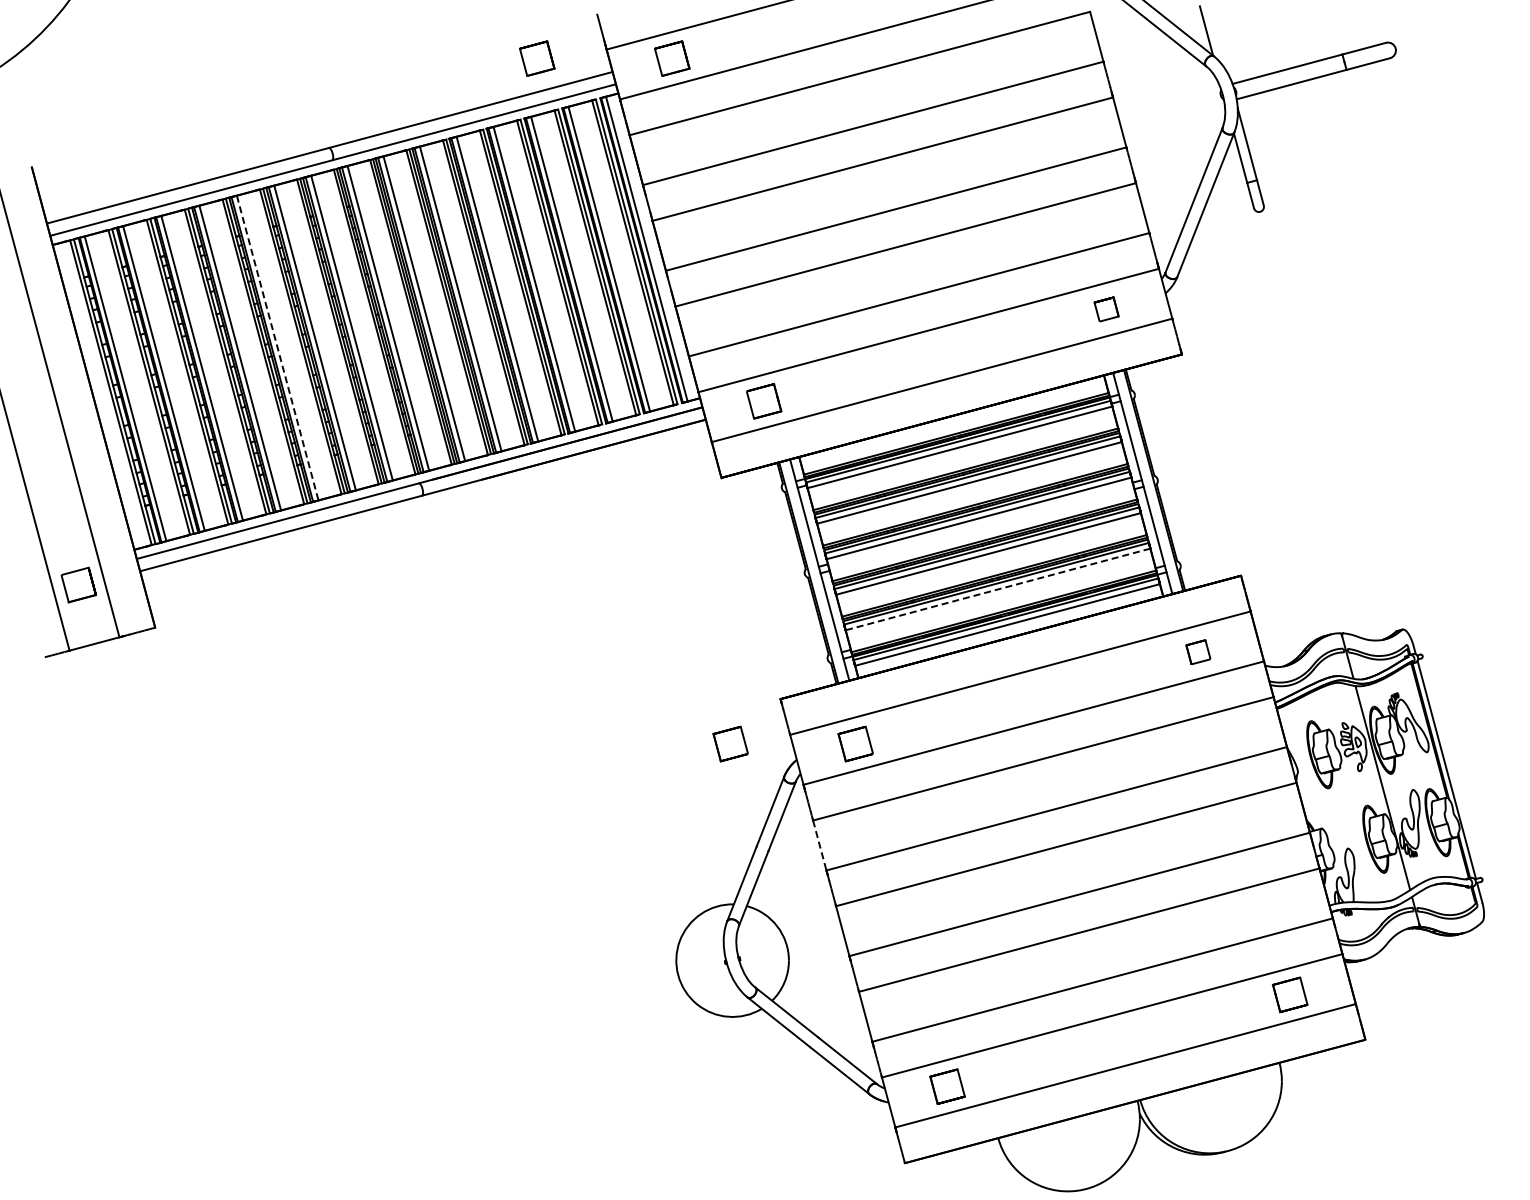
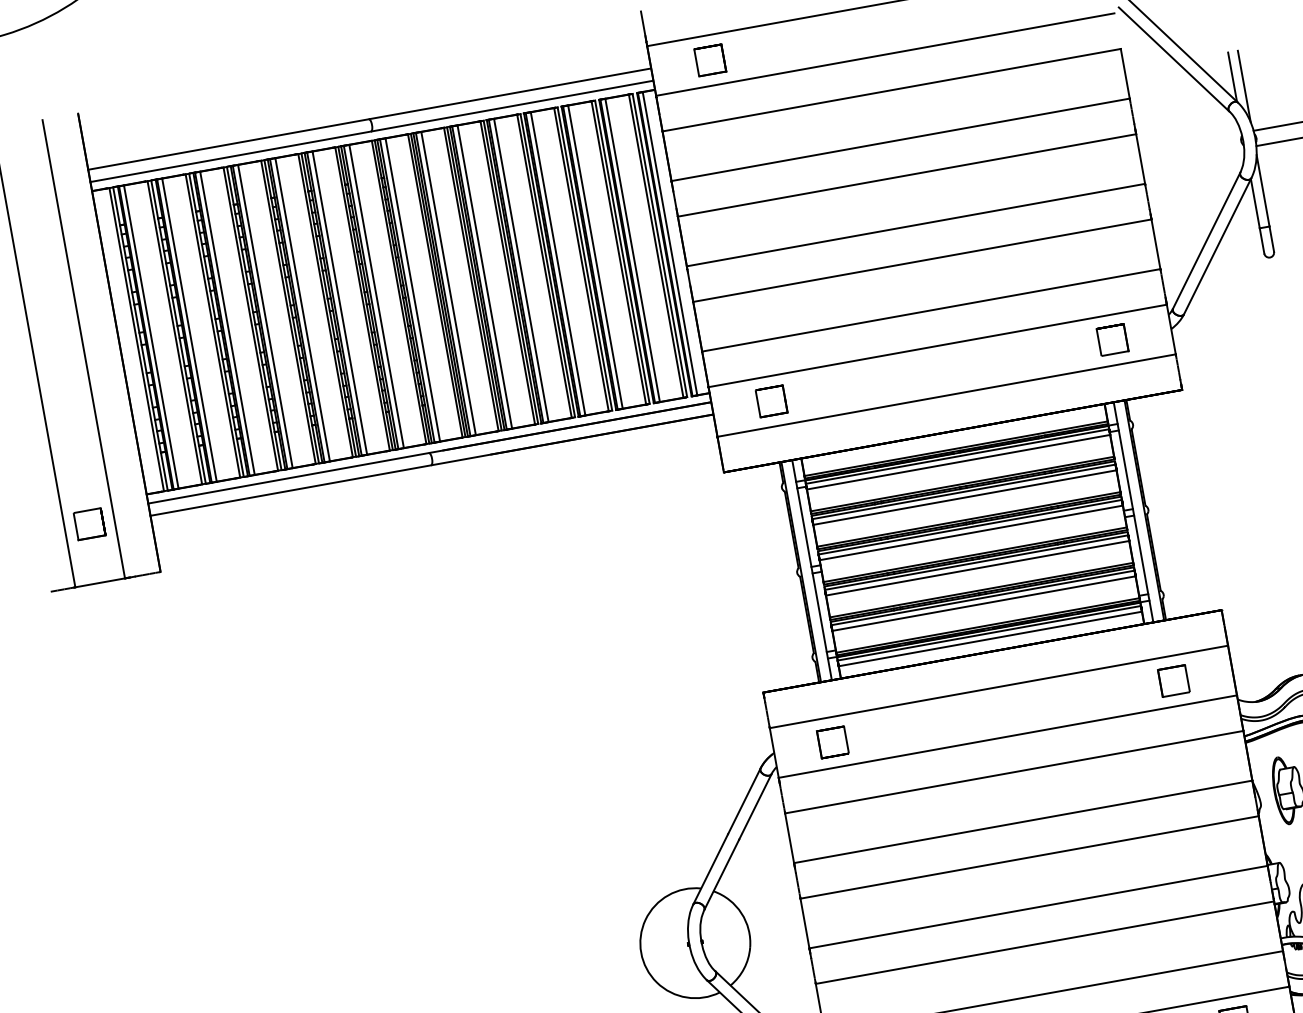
line: (1218, 39) -> (1243, 86), added
part: (537, 58) -> (579, 49), removed
part: (1106, 309) -> (1112, 340), size x1.43
line: (277, 348) -> (302, 310), dashed -> solid
line: (998, 589) -> (984, 603), dashed -> solid
part: (1198, 652) -> (1173, 681), size x1.43
part: (730, 743) -> (711, 731), removed
line: (819, 845) -> (789, 838), dashed -> solid

